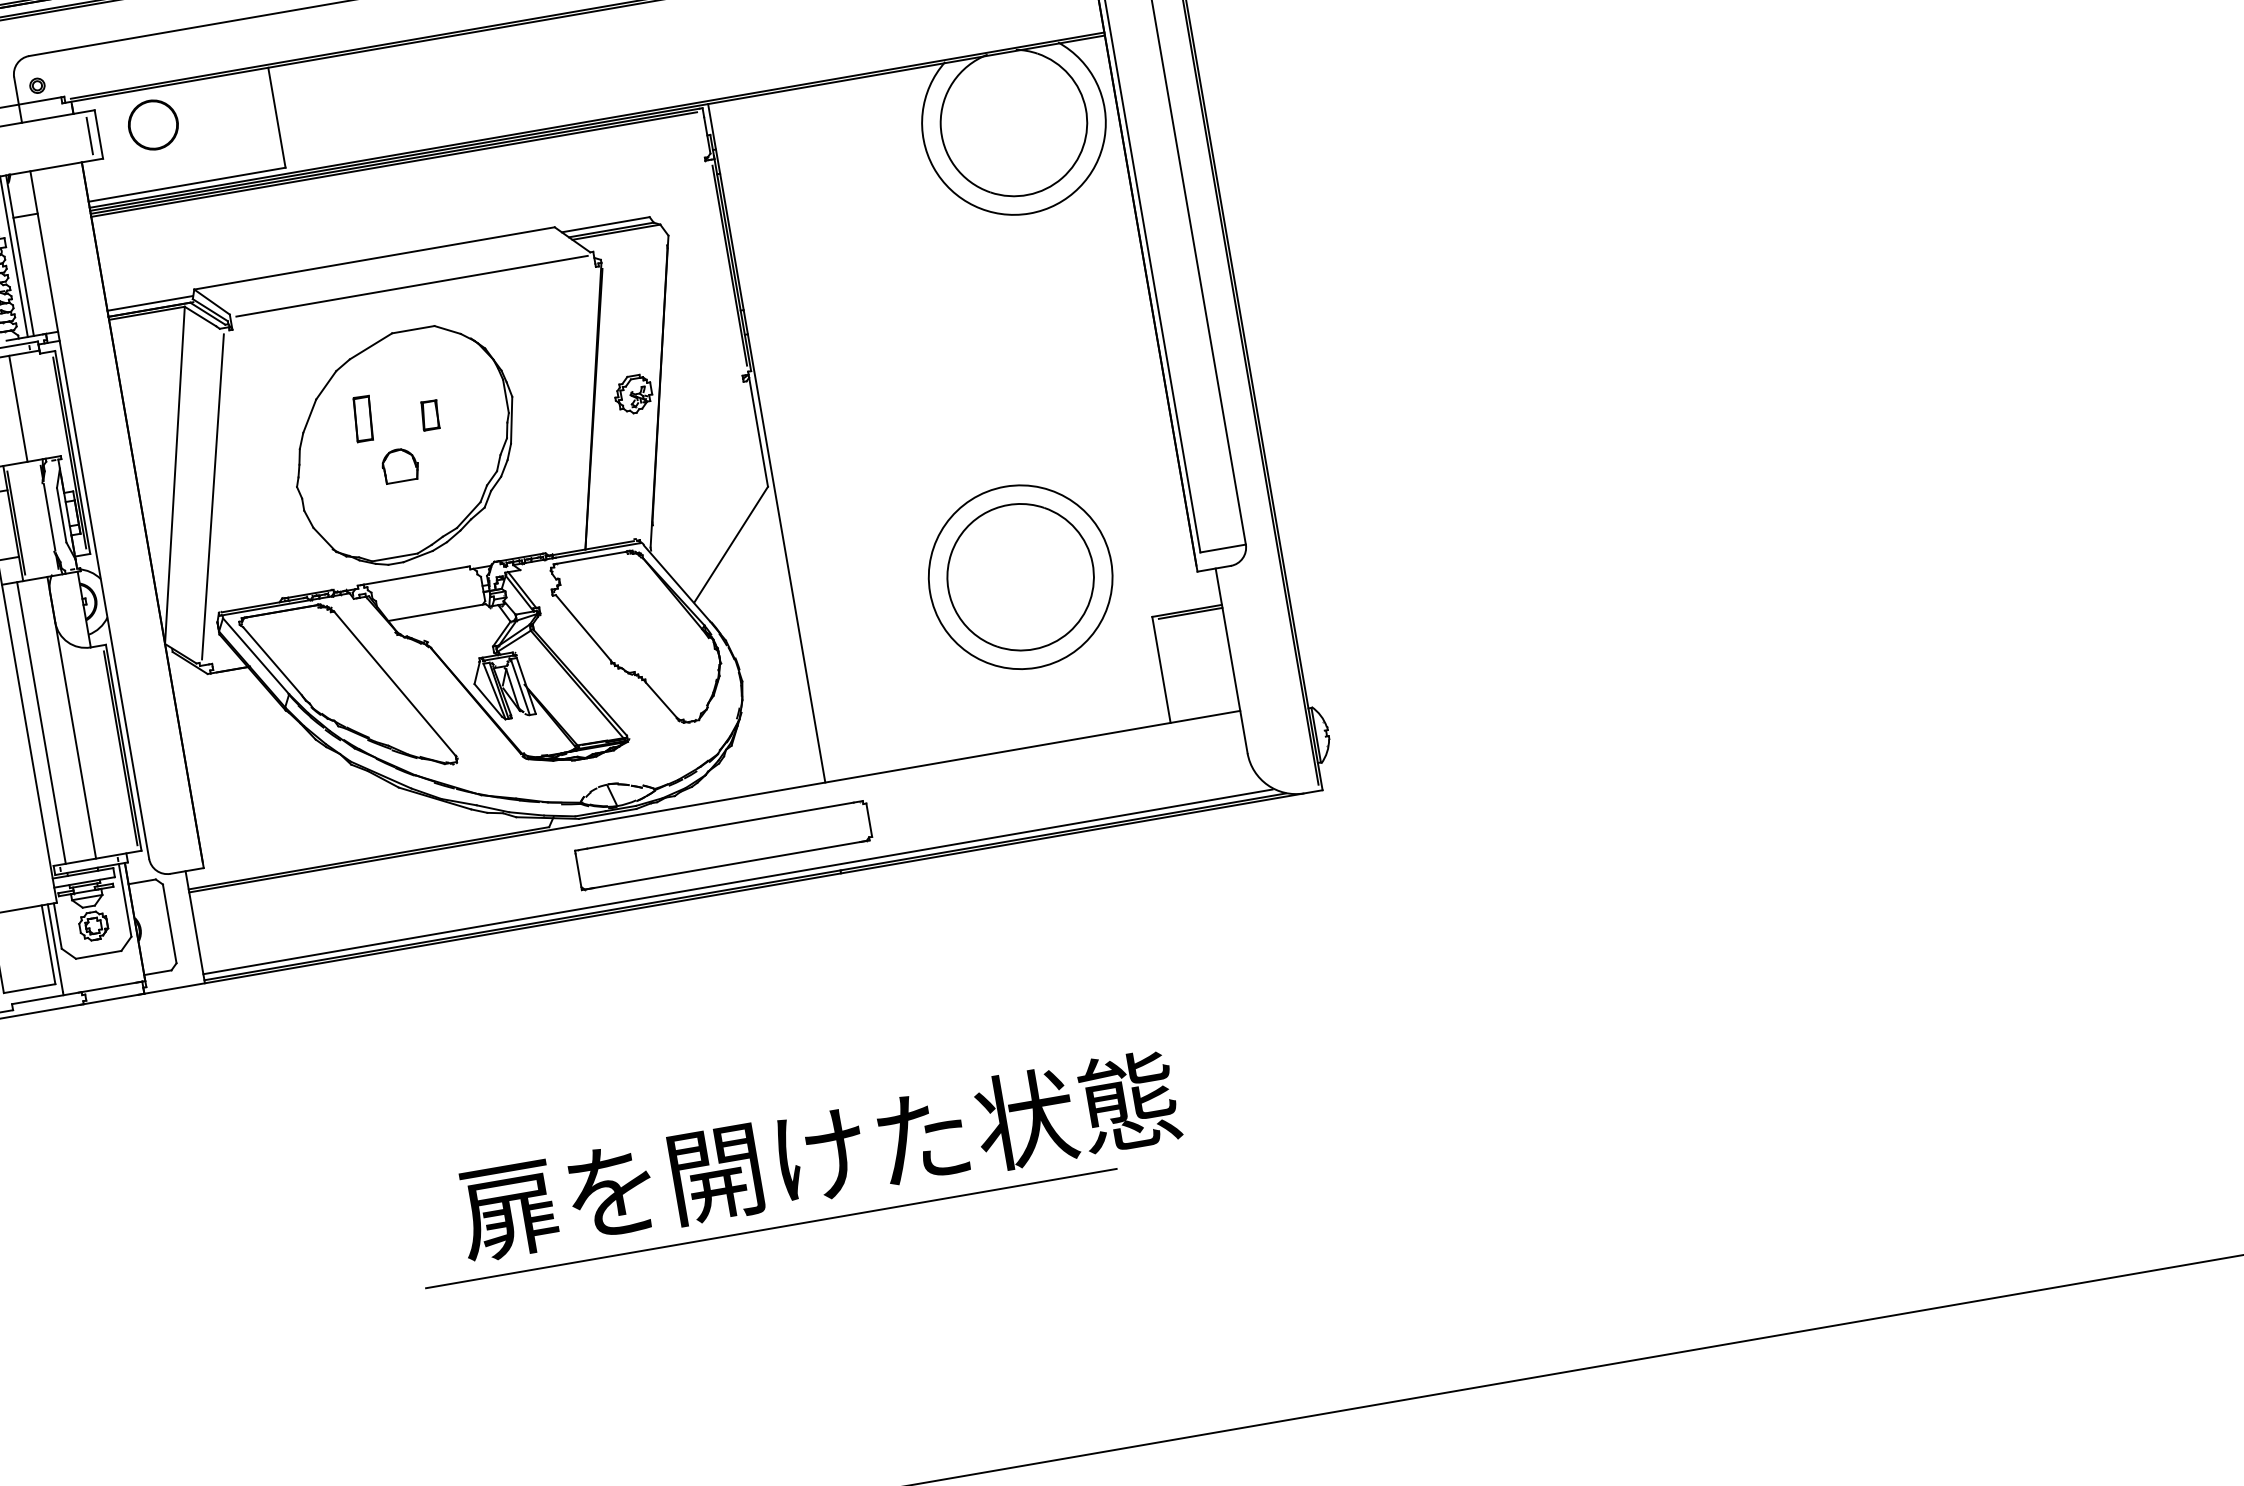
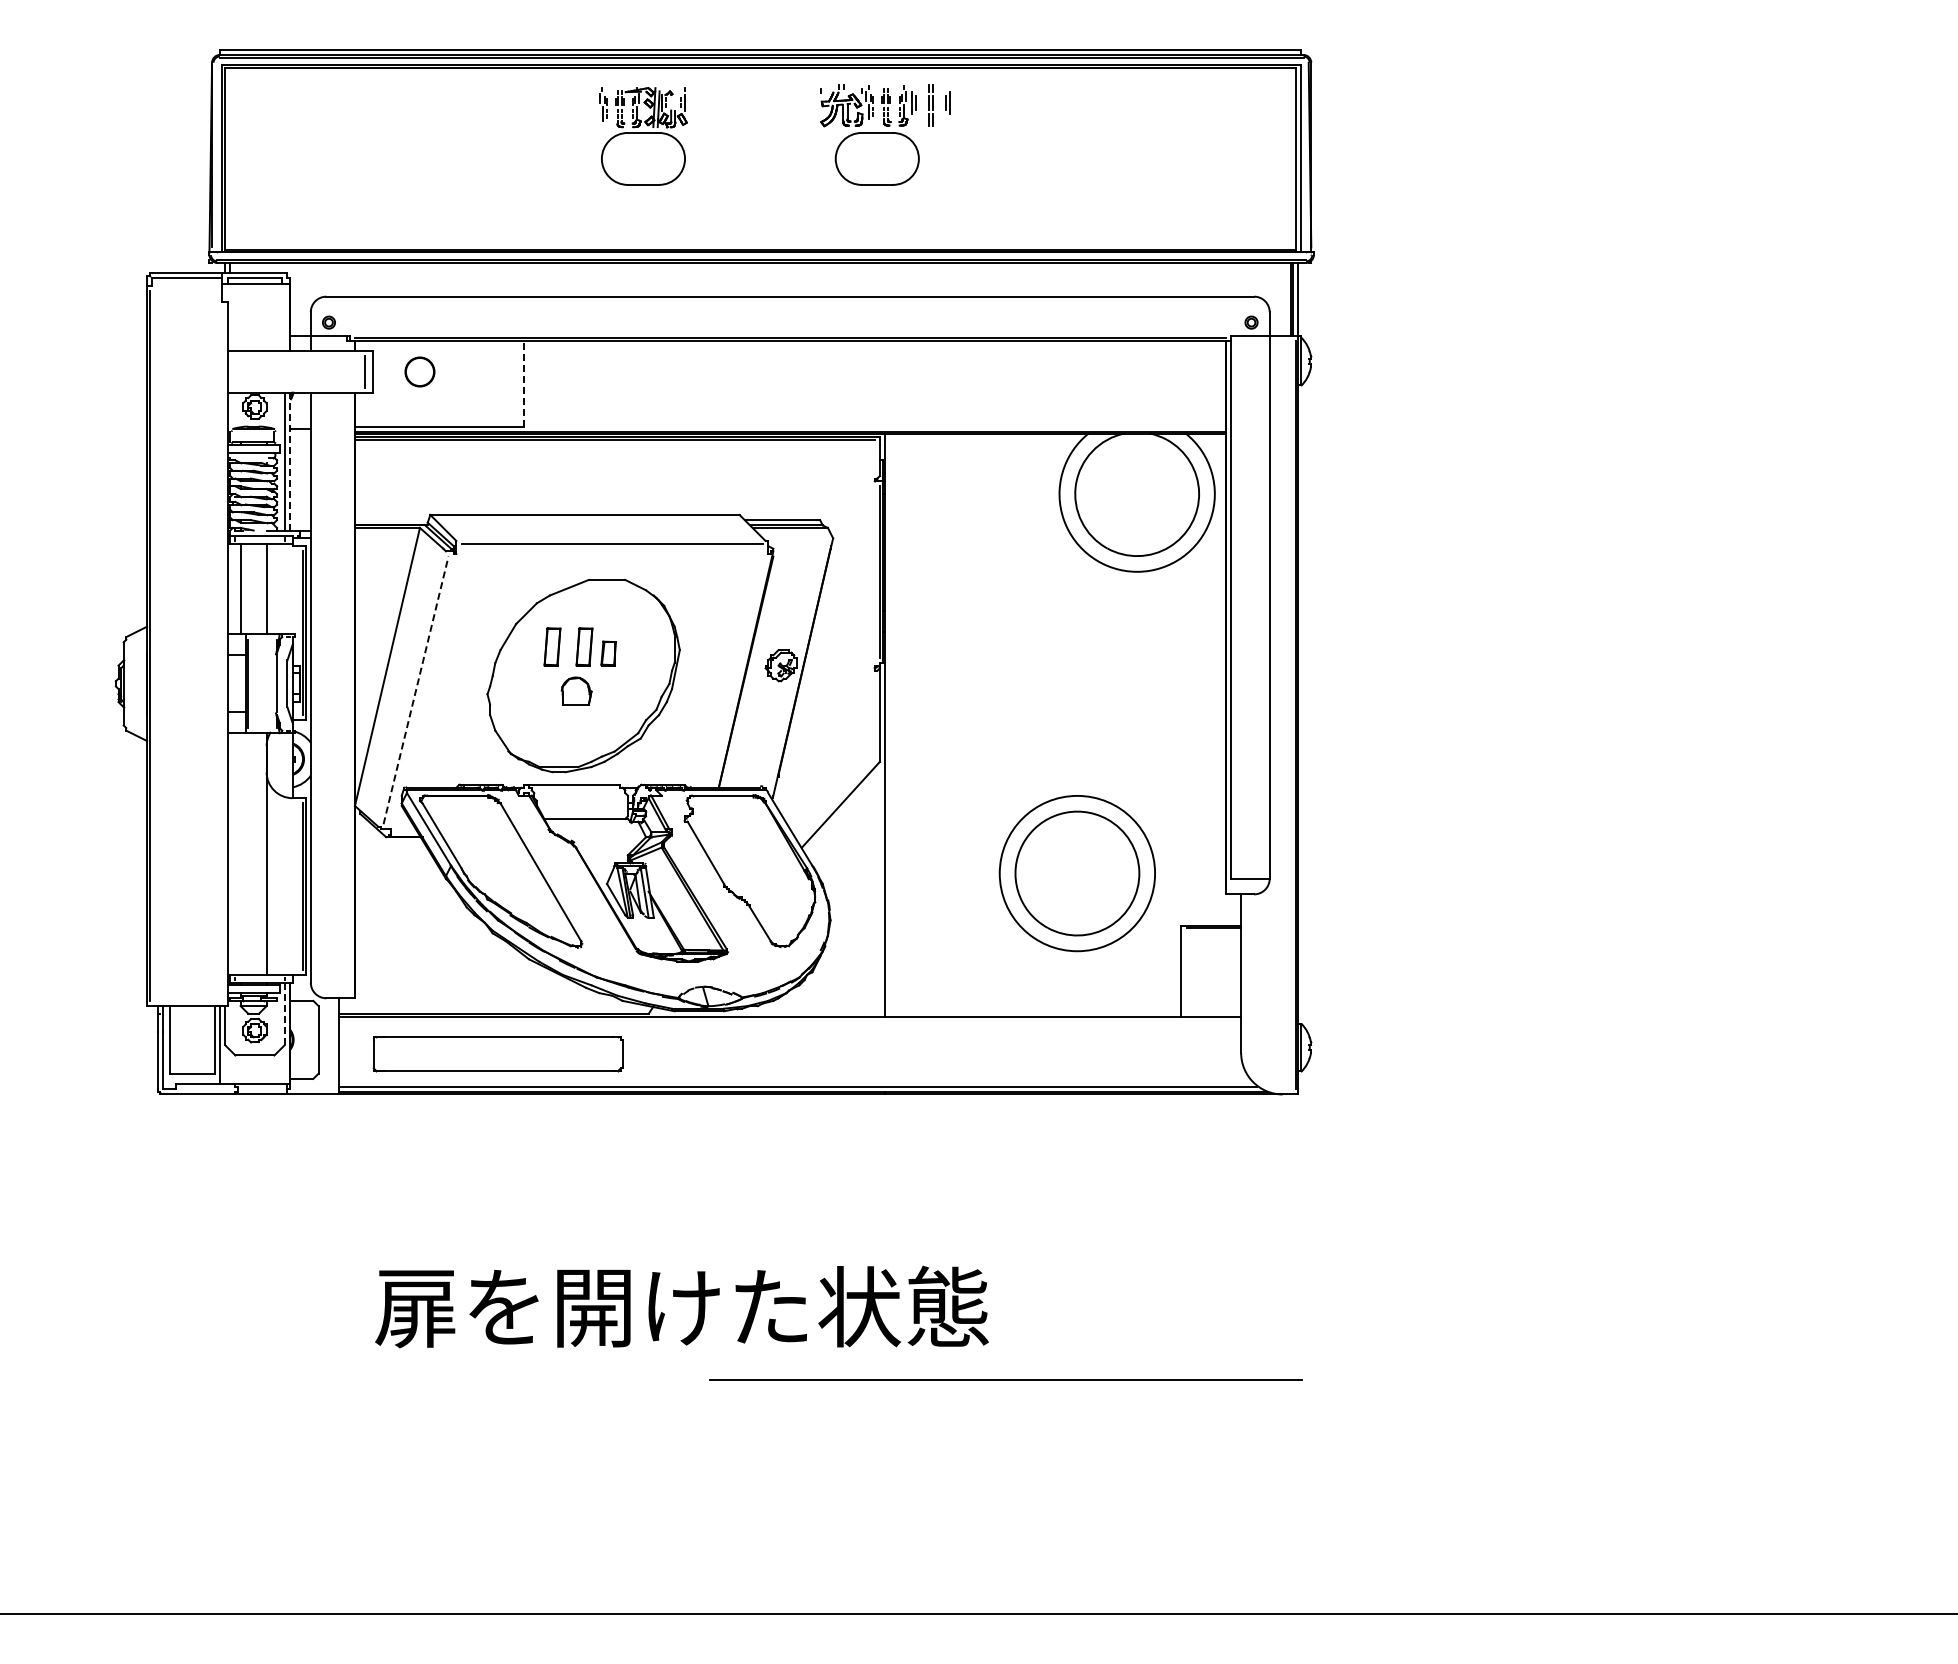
line: (276, 117) -> (523, 383), solid -> dashed
circle: (152, 124) -> (419, 371), size x0.7
line: (20, 255) -> (290, 461), solid -> dashed
line: (150, 303) -> (391, 520), removed
part: (400, 411) -> (584, 646), added
line: (213, 496) -> (416, 690), solid -> dashed
line: (41, 722) -> (240, 853), removed
part: (722, 845) -> (497, 1054), moved
line: (124, 899) -> (284, 1013), solid -> dashed
text: (818, 1154) -> (681, 1306), moved
line: (770, 1227) -> (1005, 1379), moved

